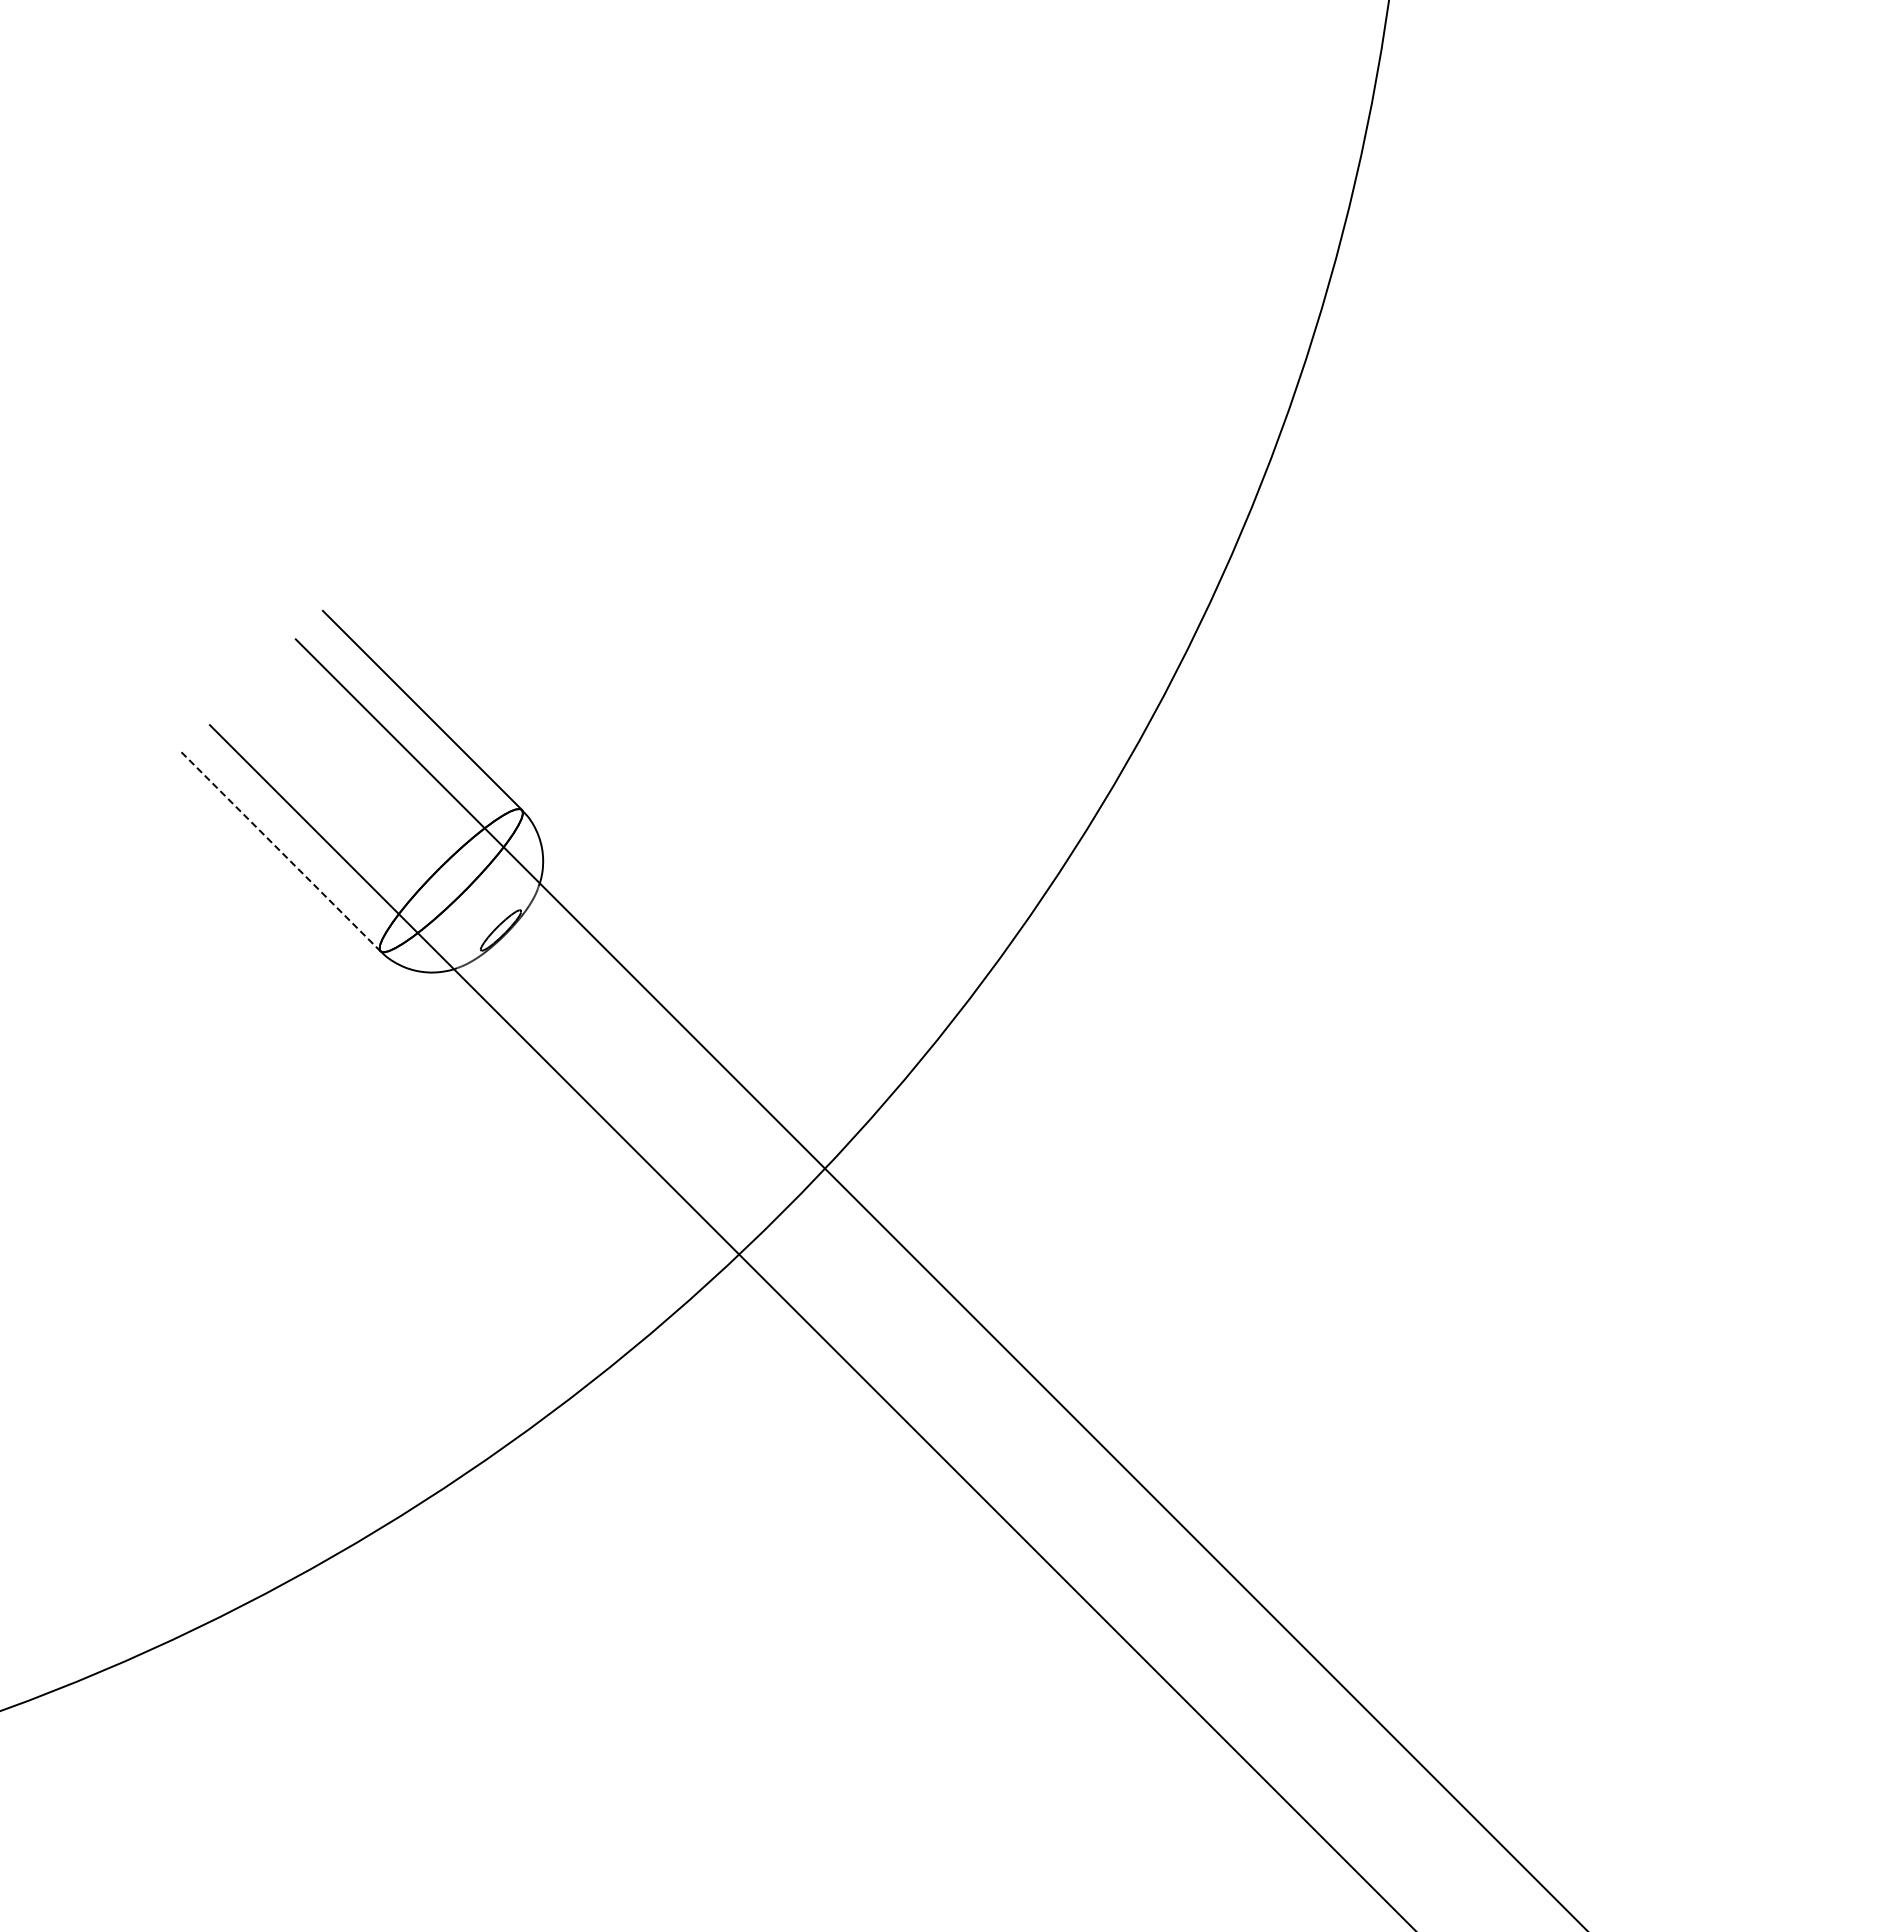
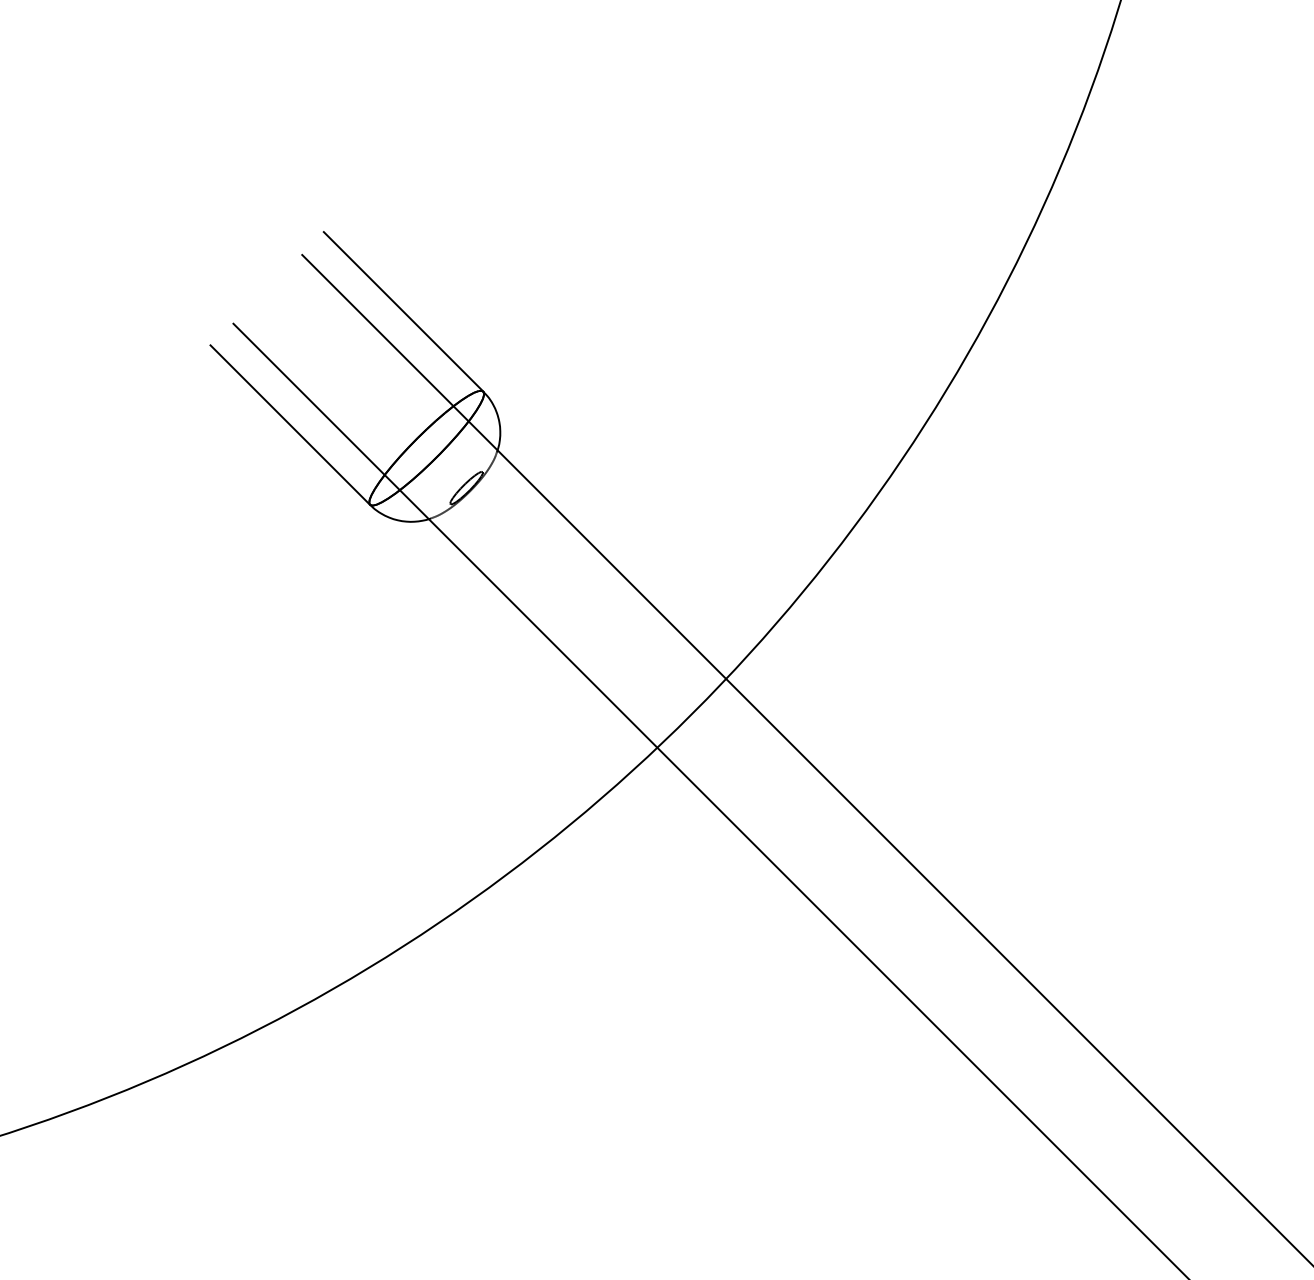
line: (281, 851) -> (290, 424), dashed -> solid

